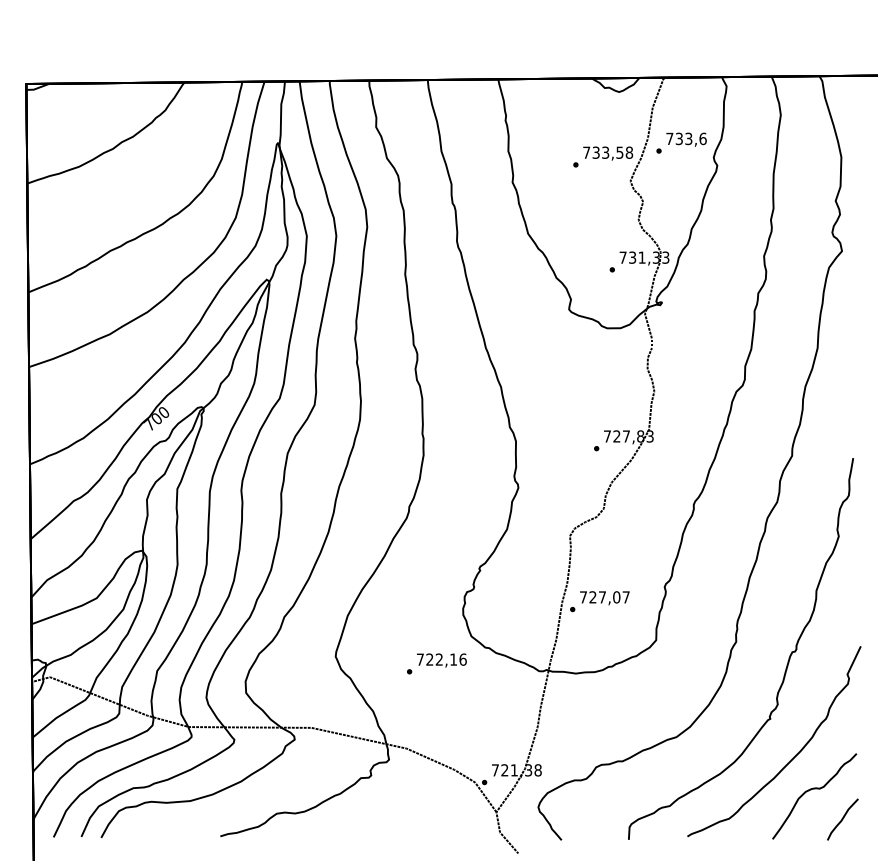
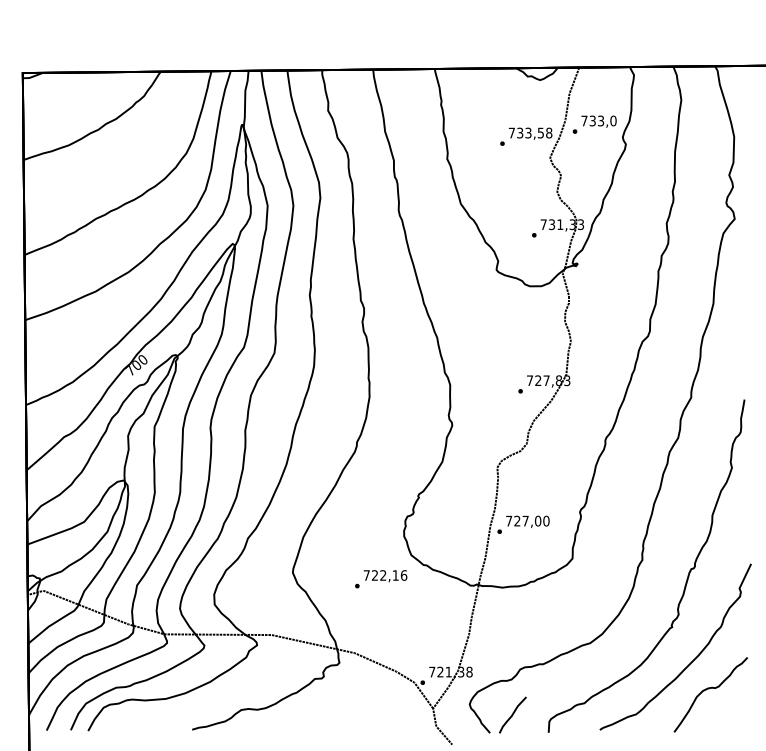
text: (702, 138) -> (612, 120), 733,6 -> 733,0
text: (625, 597) -> (545, 521), 727,07 -> 727,00
curve: (842, 819) -> (512, 715), moved

